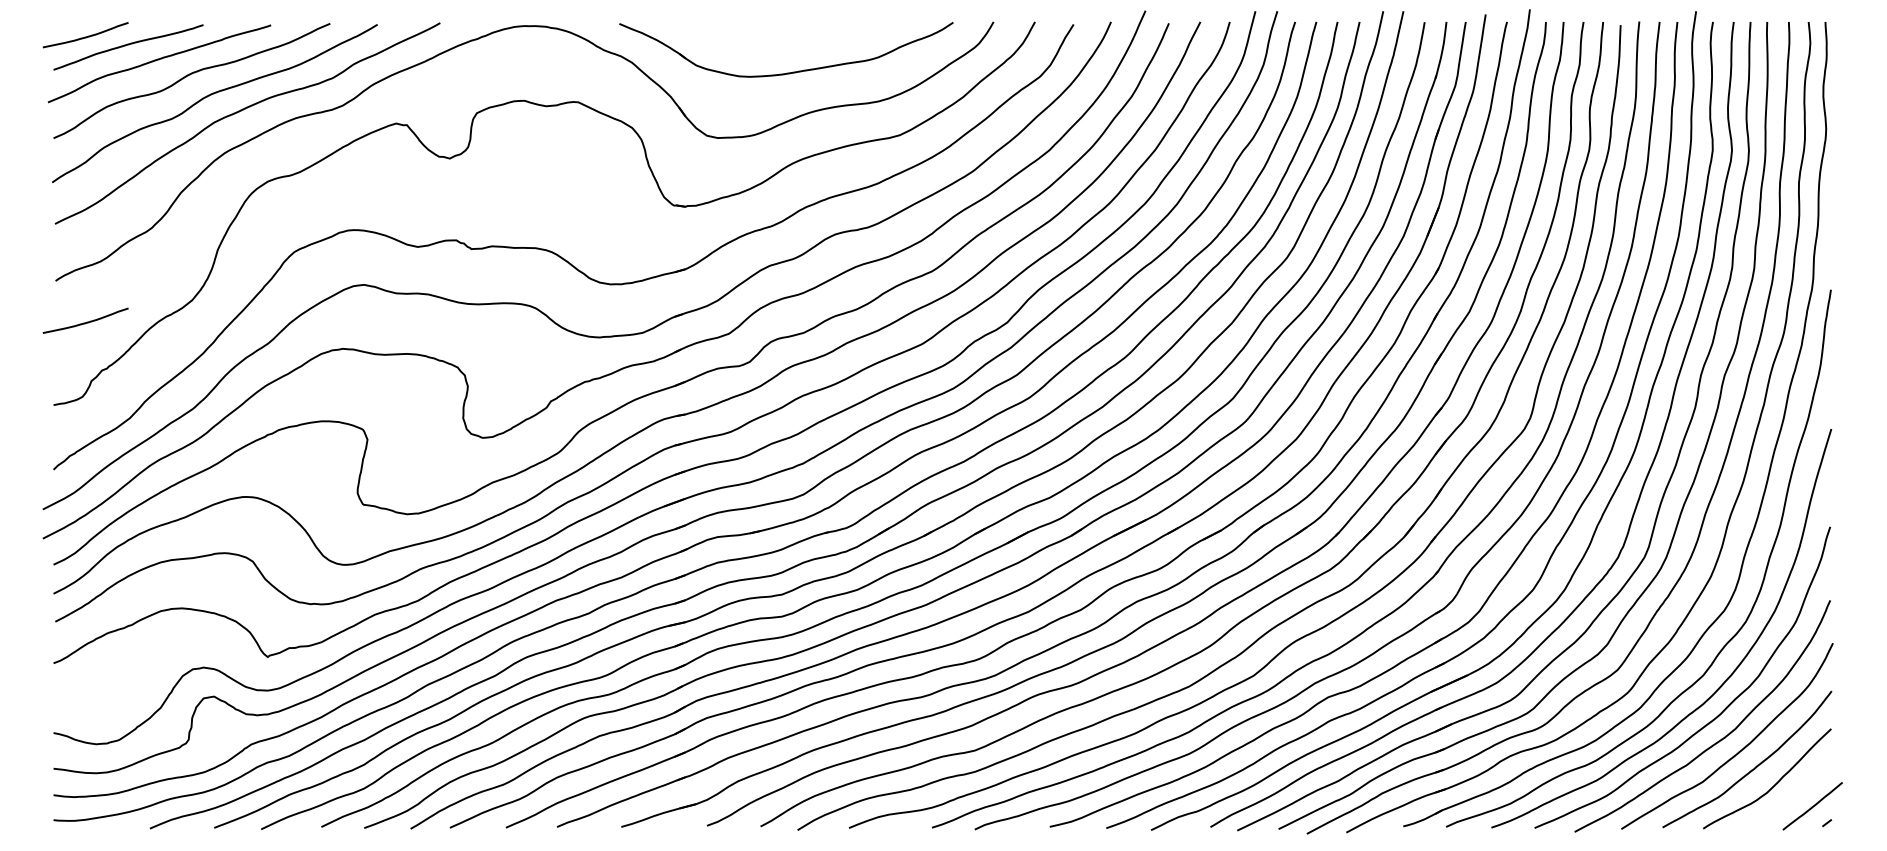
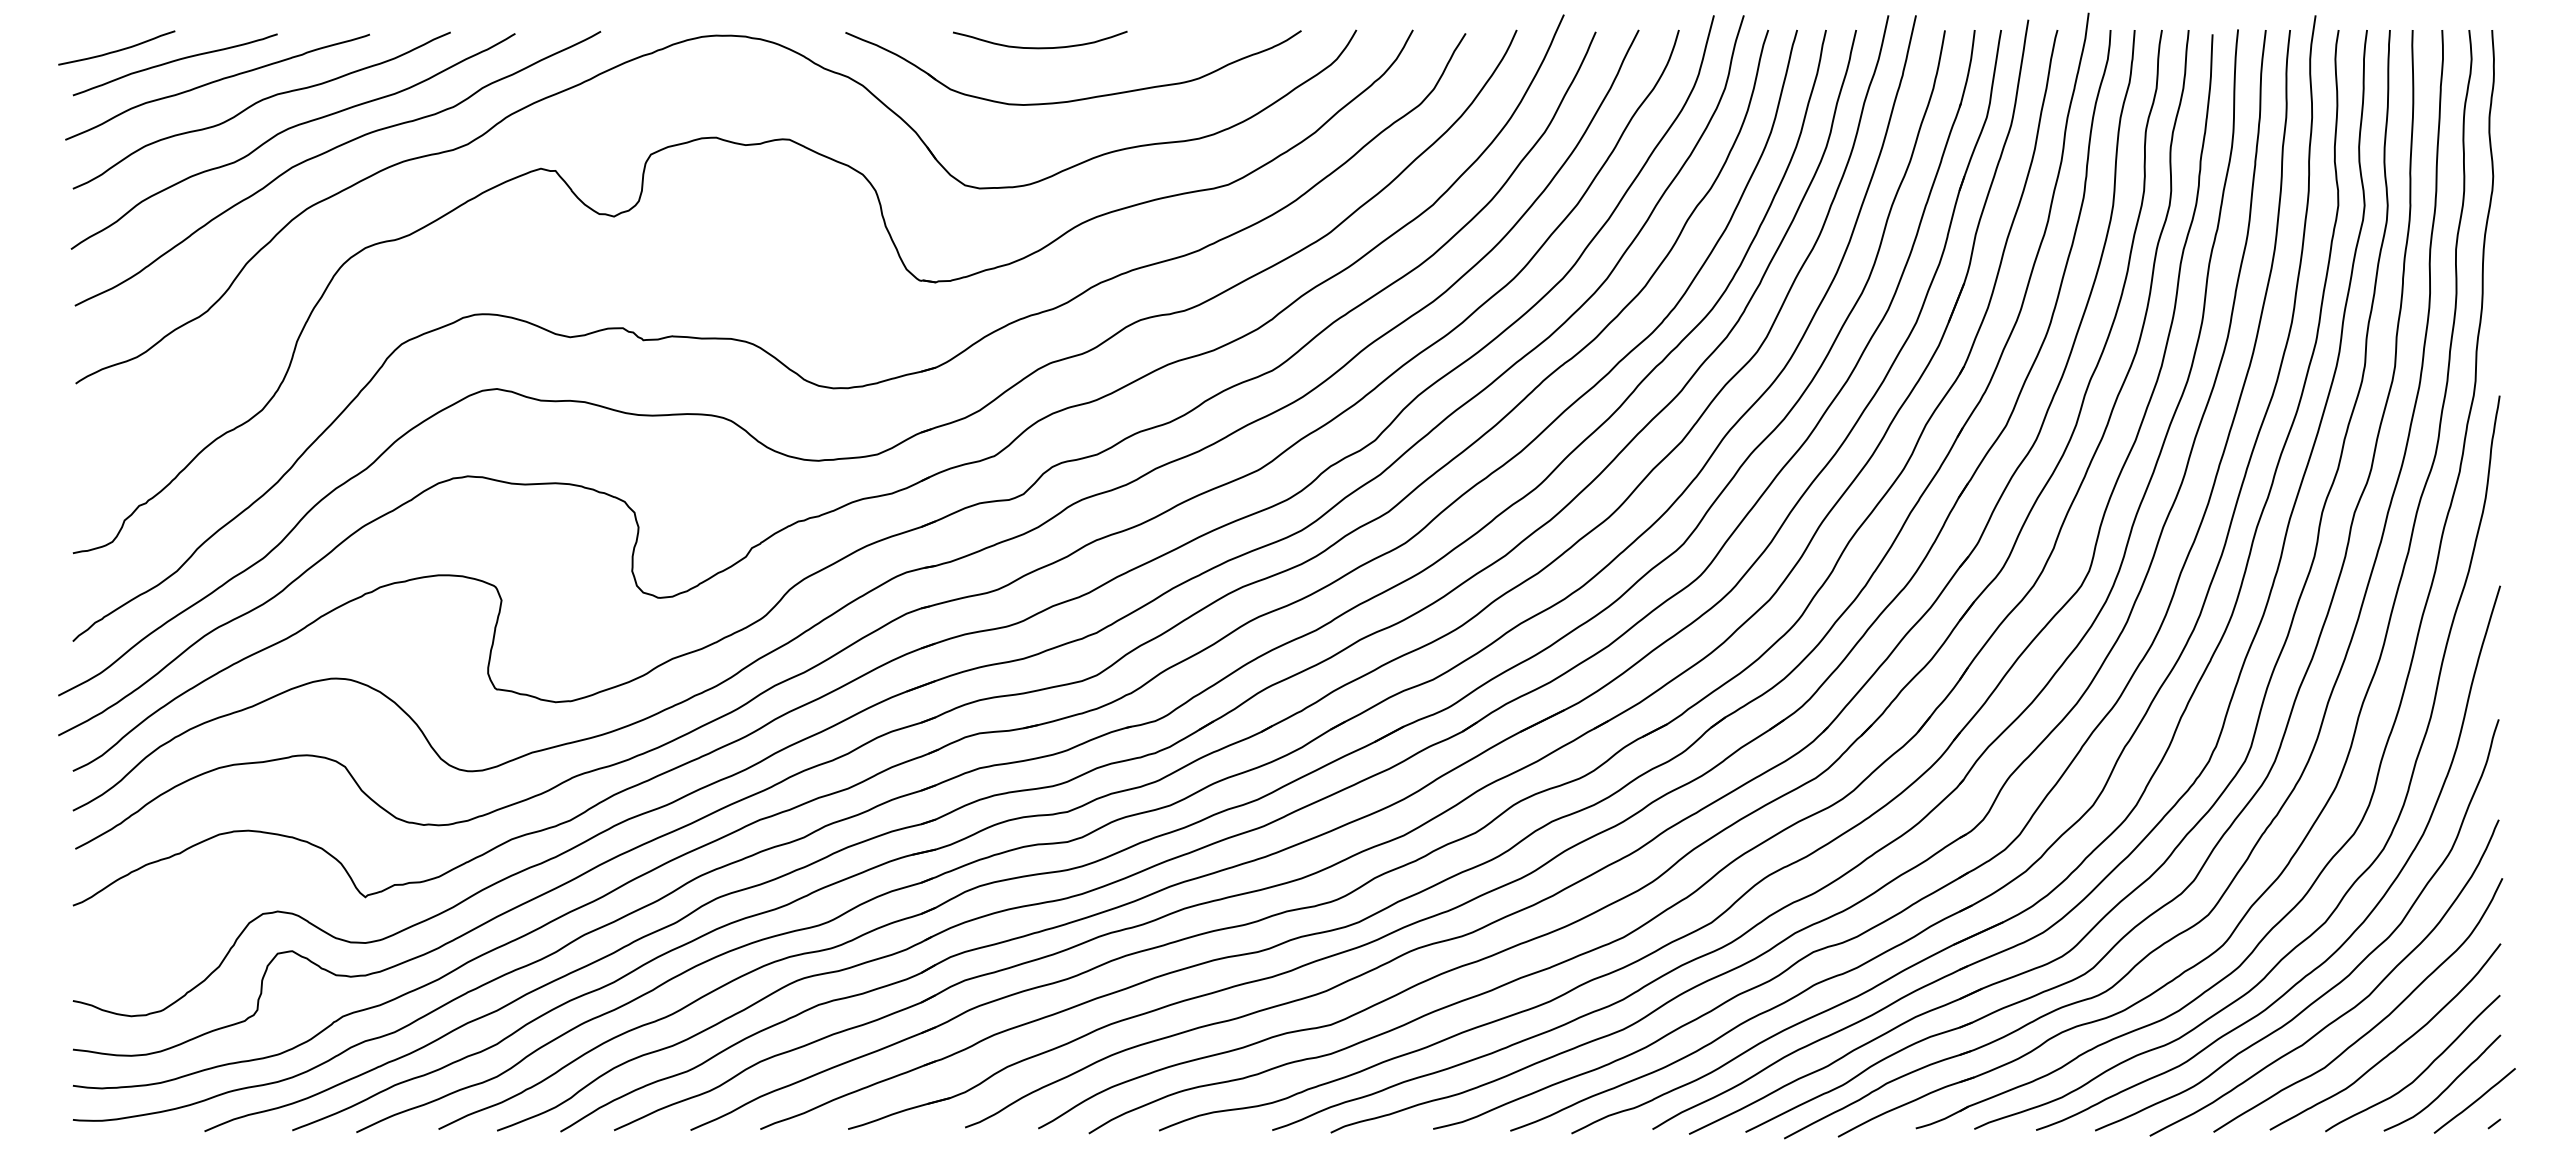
curve: (762, 34) -> (1040, 47), added
curve: (86, 321) -> (118, 439), removed
curve: (1792, 795) -> (2447, 1086), added

